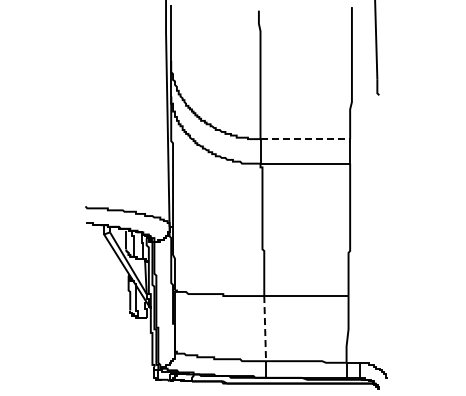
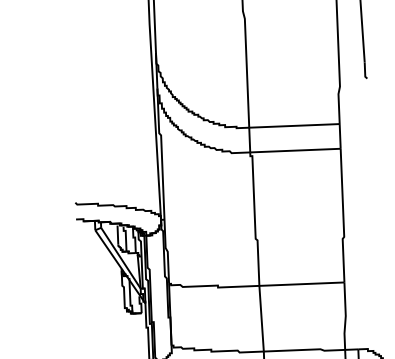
line: (305, 139) -> (294, 126), dashed -> solid
line: (265, 328) -> (261, 318), dashed -> solid

